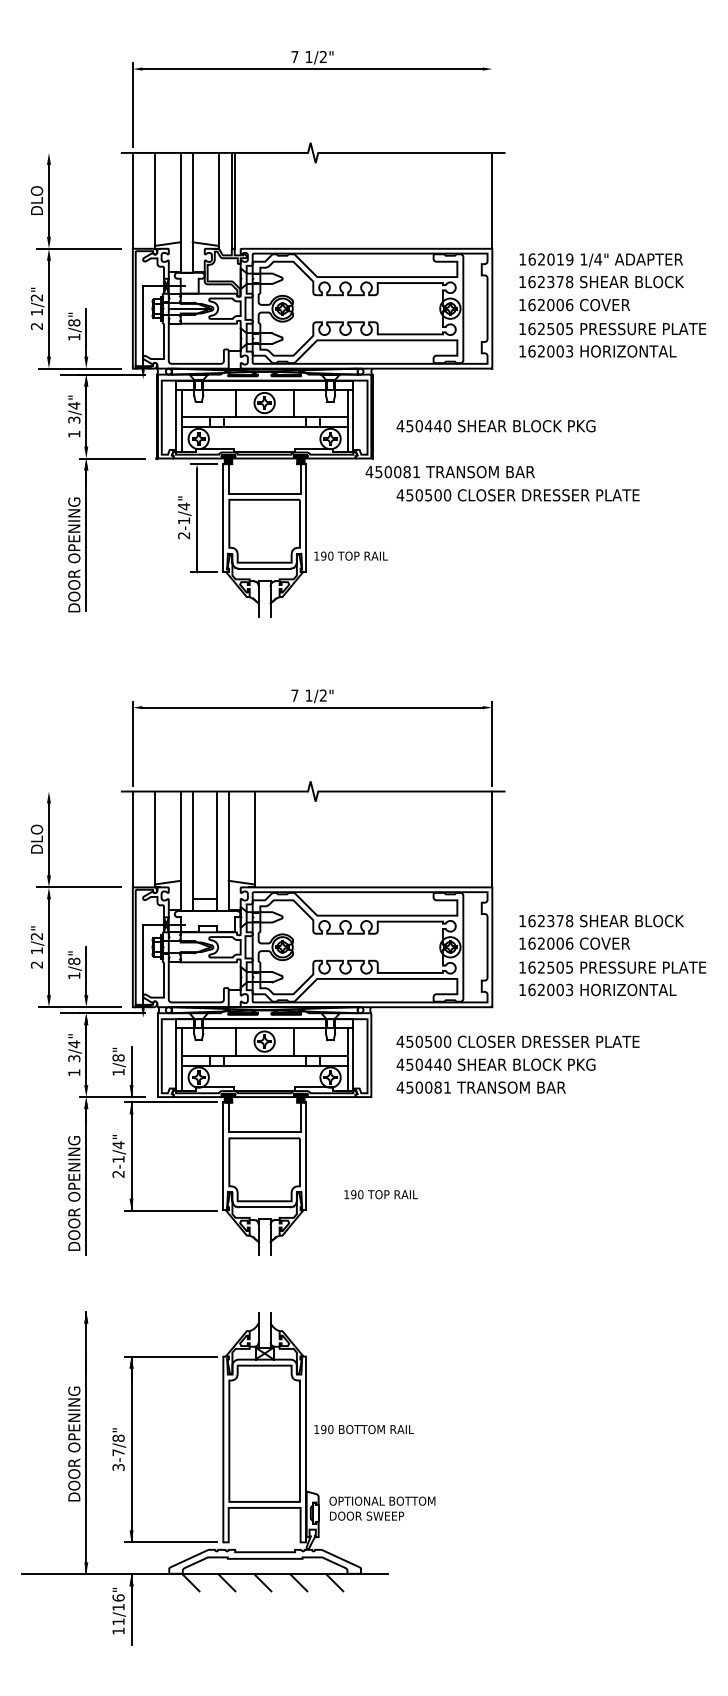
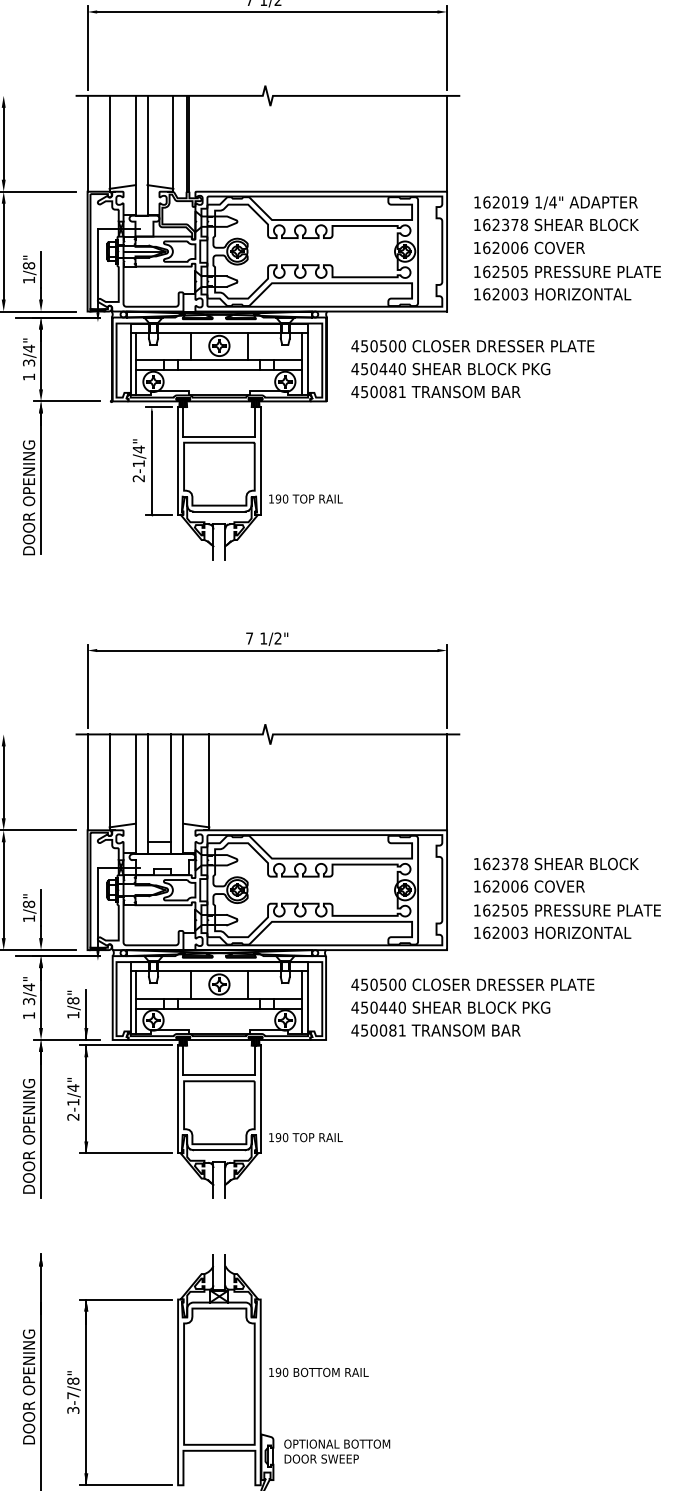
line: (492, 104) -> (447, 47), added
text: (449, 472) -> (435, 392), moved
text: (517, 495) -> (472, 346), moved
text: (380, 1194) -> (305, 1137), moved

